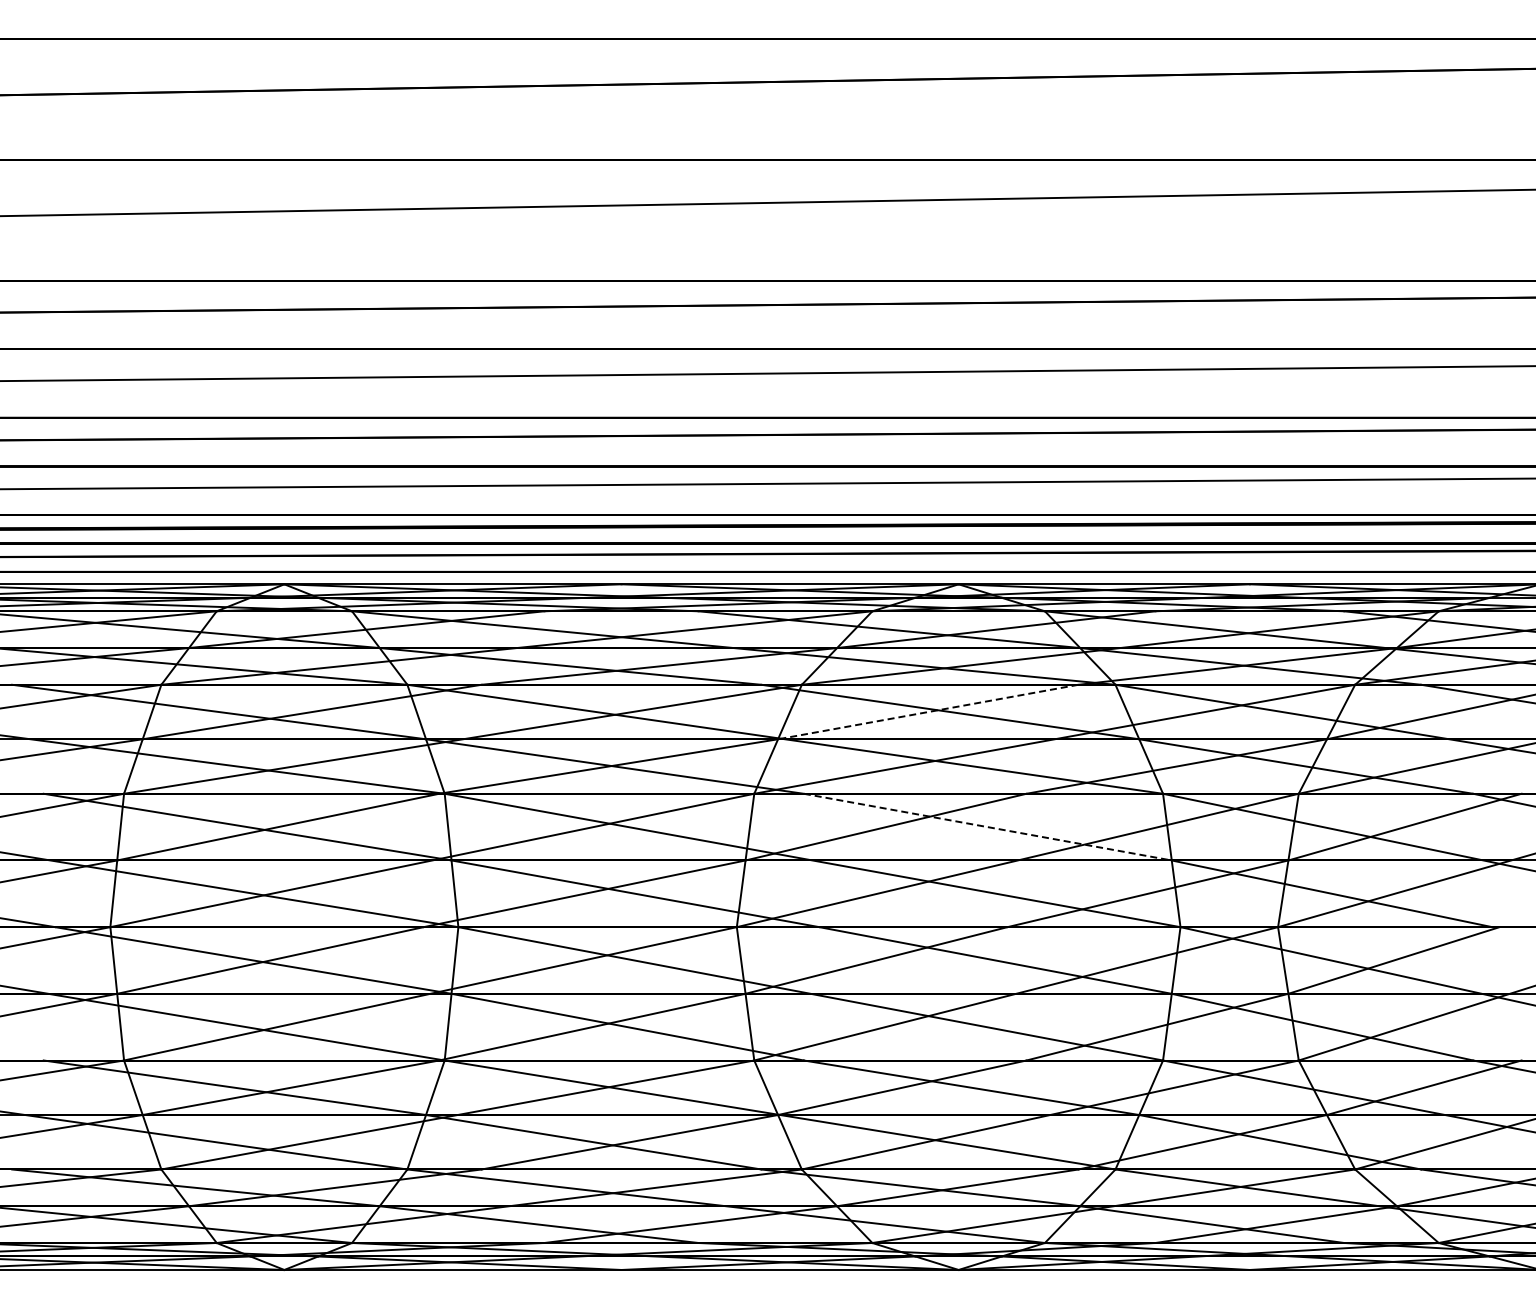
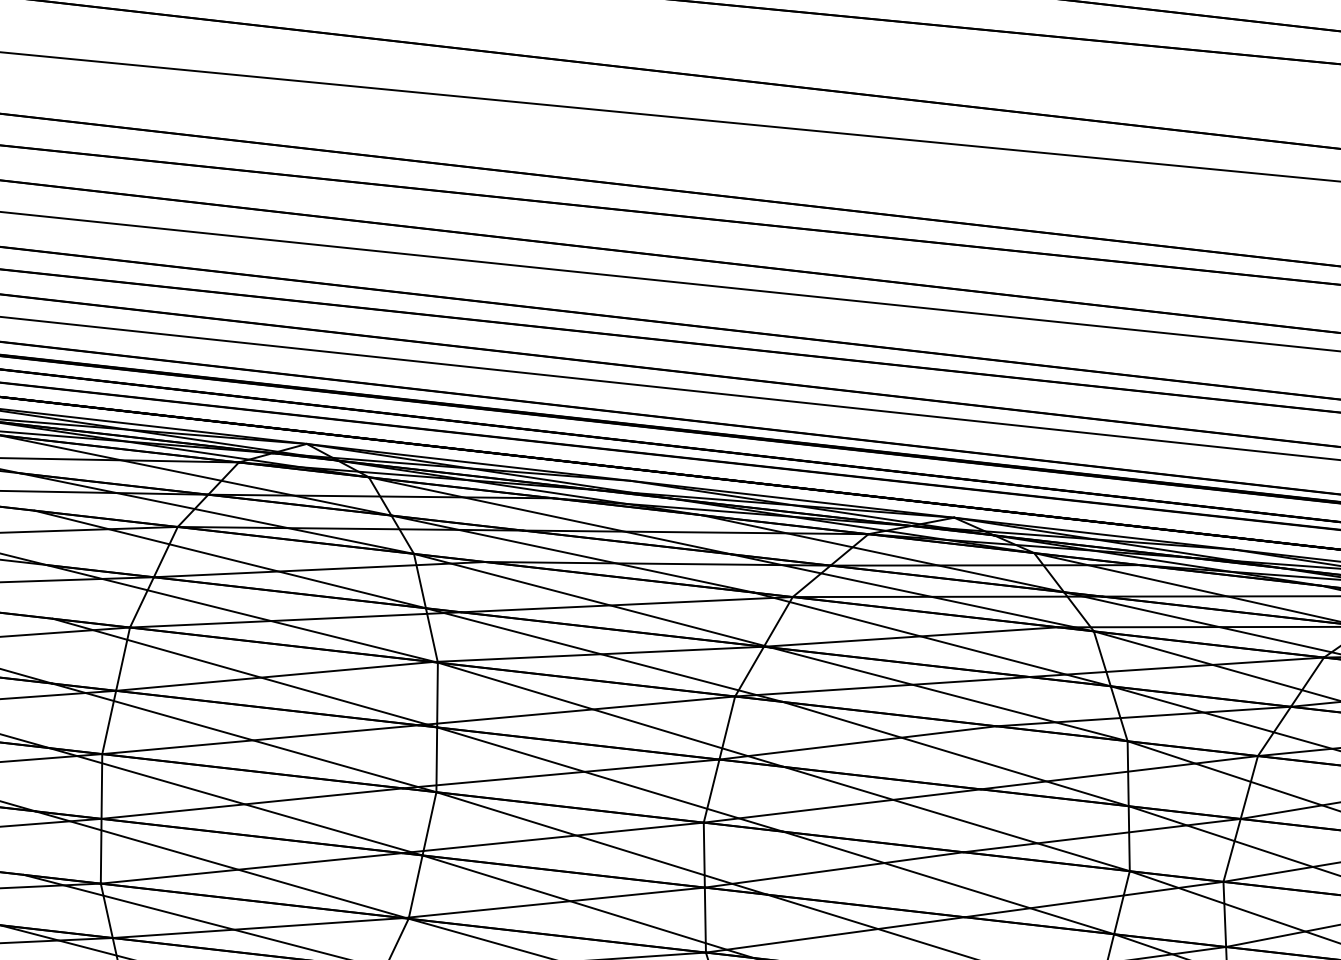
line: (928, 712) -> (911, 637), dashed -> solid
line: (987, 827) -> (955, 754), dashed -> solid

